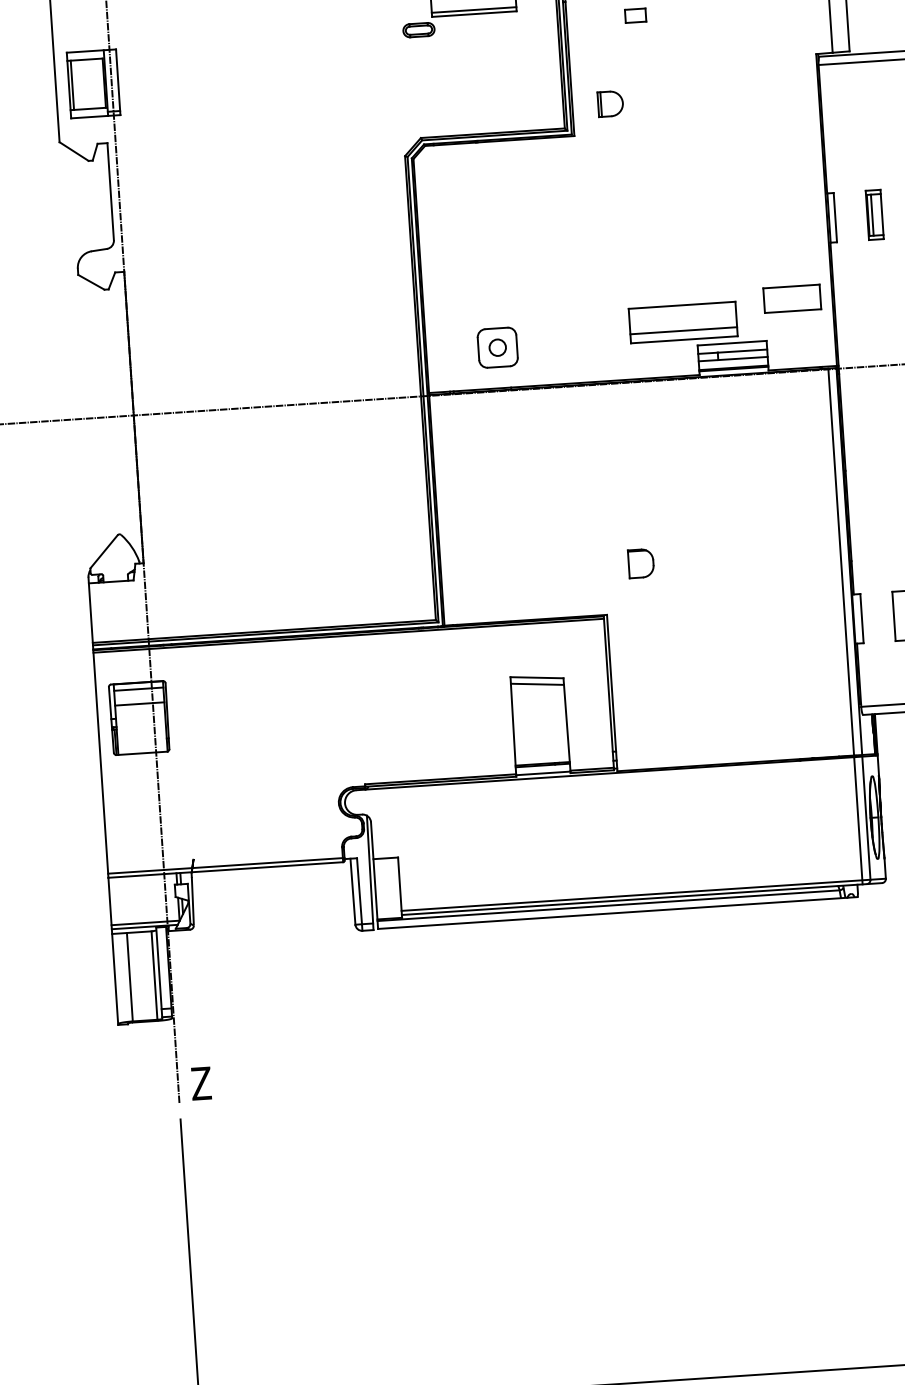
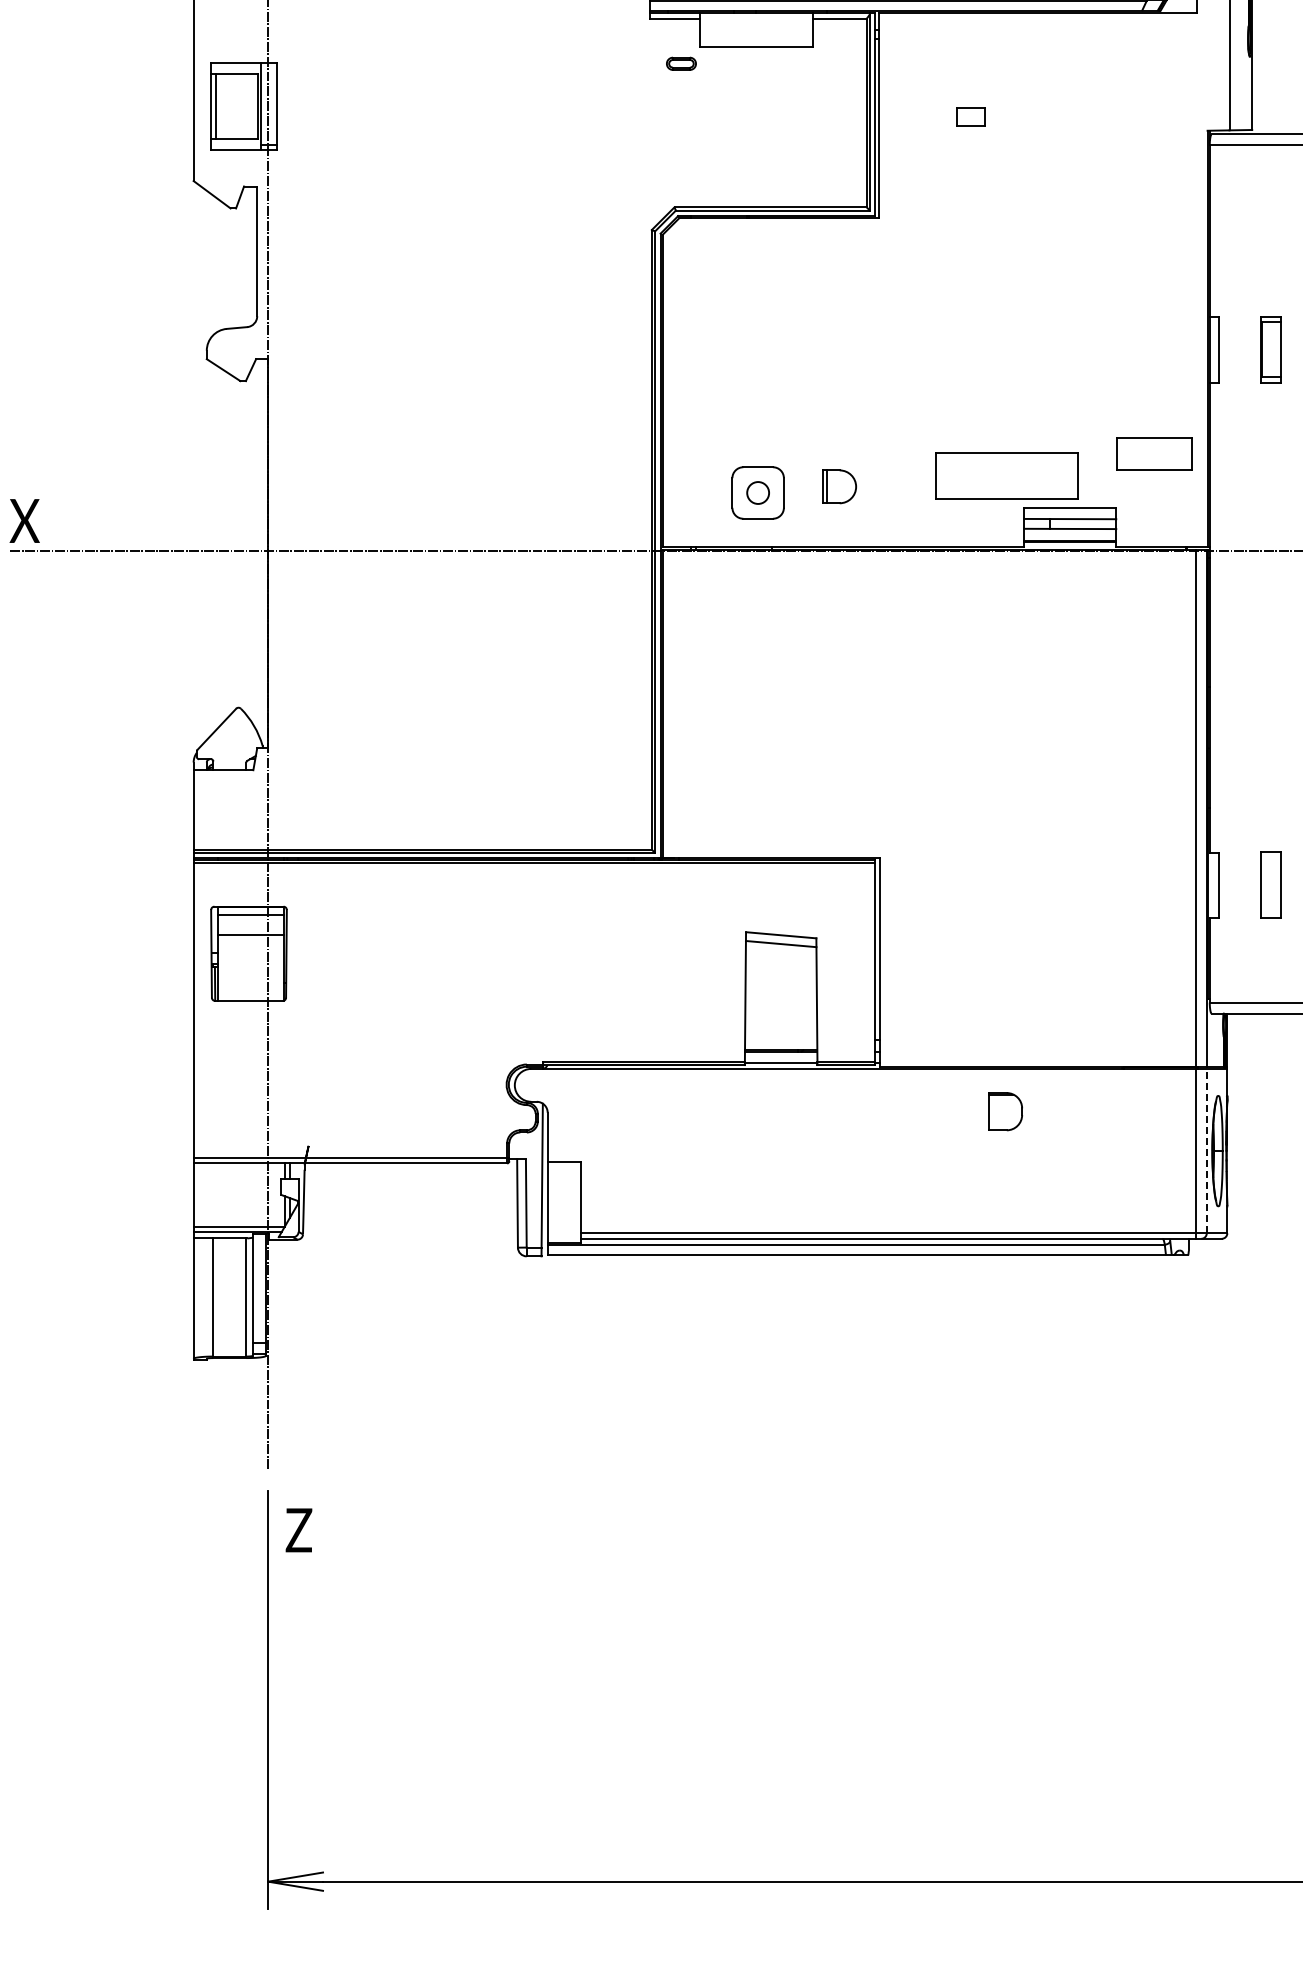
line: (474, 9) -> (756, 41), removed
part: (635, 15) -> (970, 116), moved
part: (419, 29) -> (681, 63), size x0.7
part: (610, 103) -> (839, 486), moved
line: (872, 214) -> (1267, 349), removed
line: (683, 330) -> (1006, 486), removed
part: (640, 563) -> (1005, 1111), moved
line: (866, 817) -> (1206, 1150), solid -> dashed
text: (200, 1083) -> (298, 1530), moved

